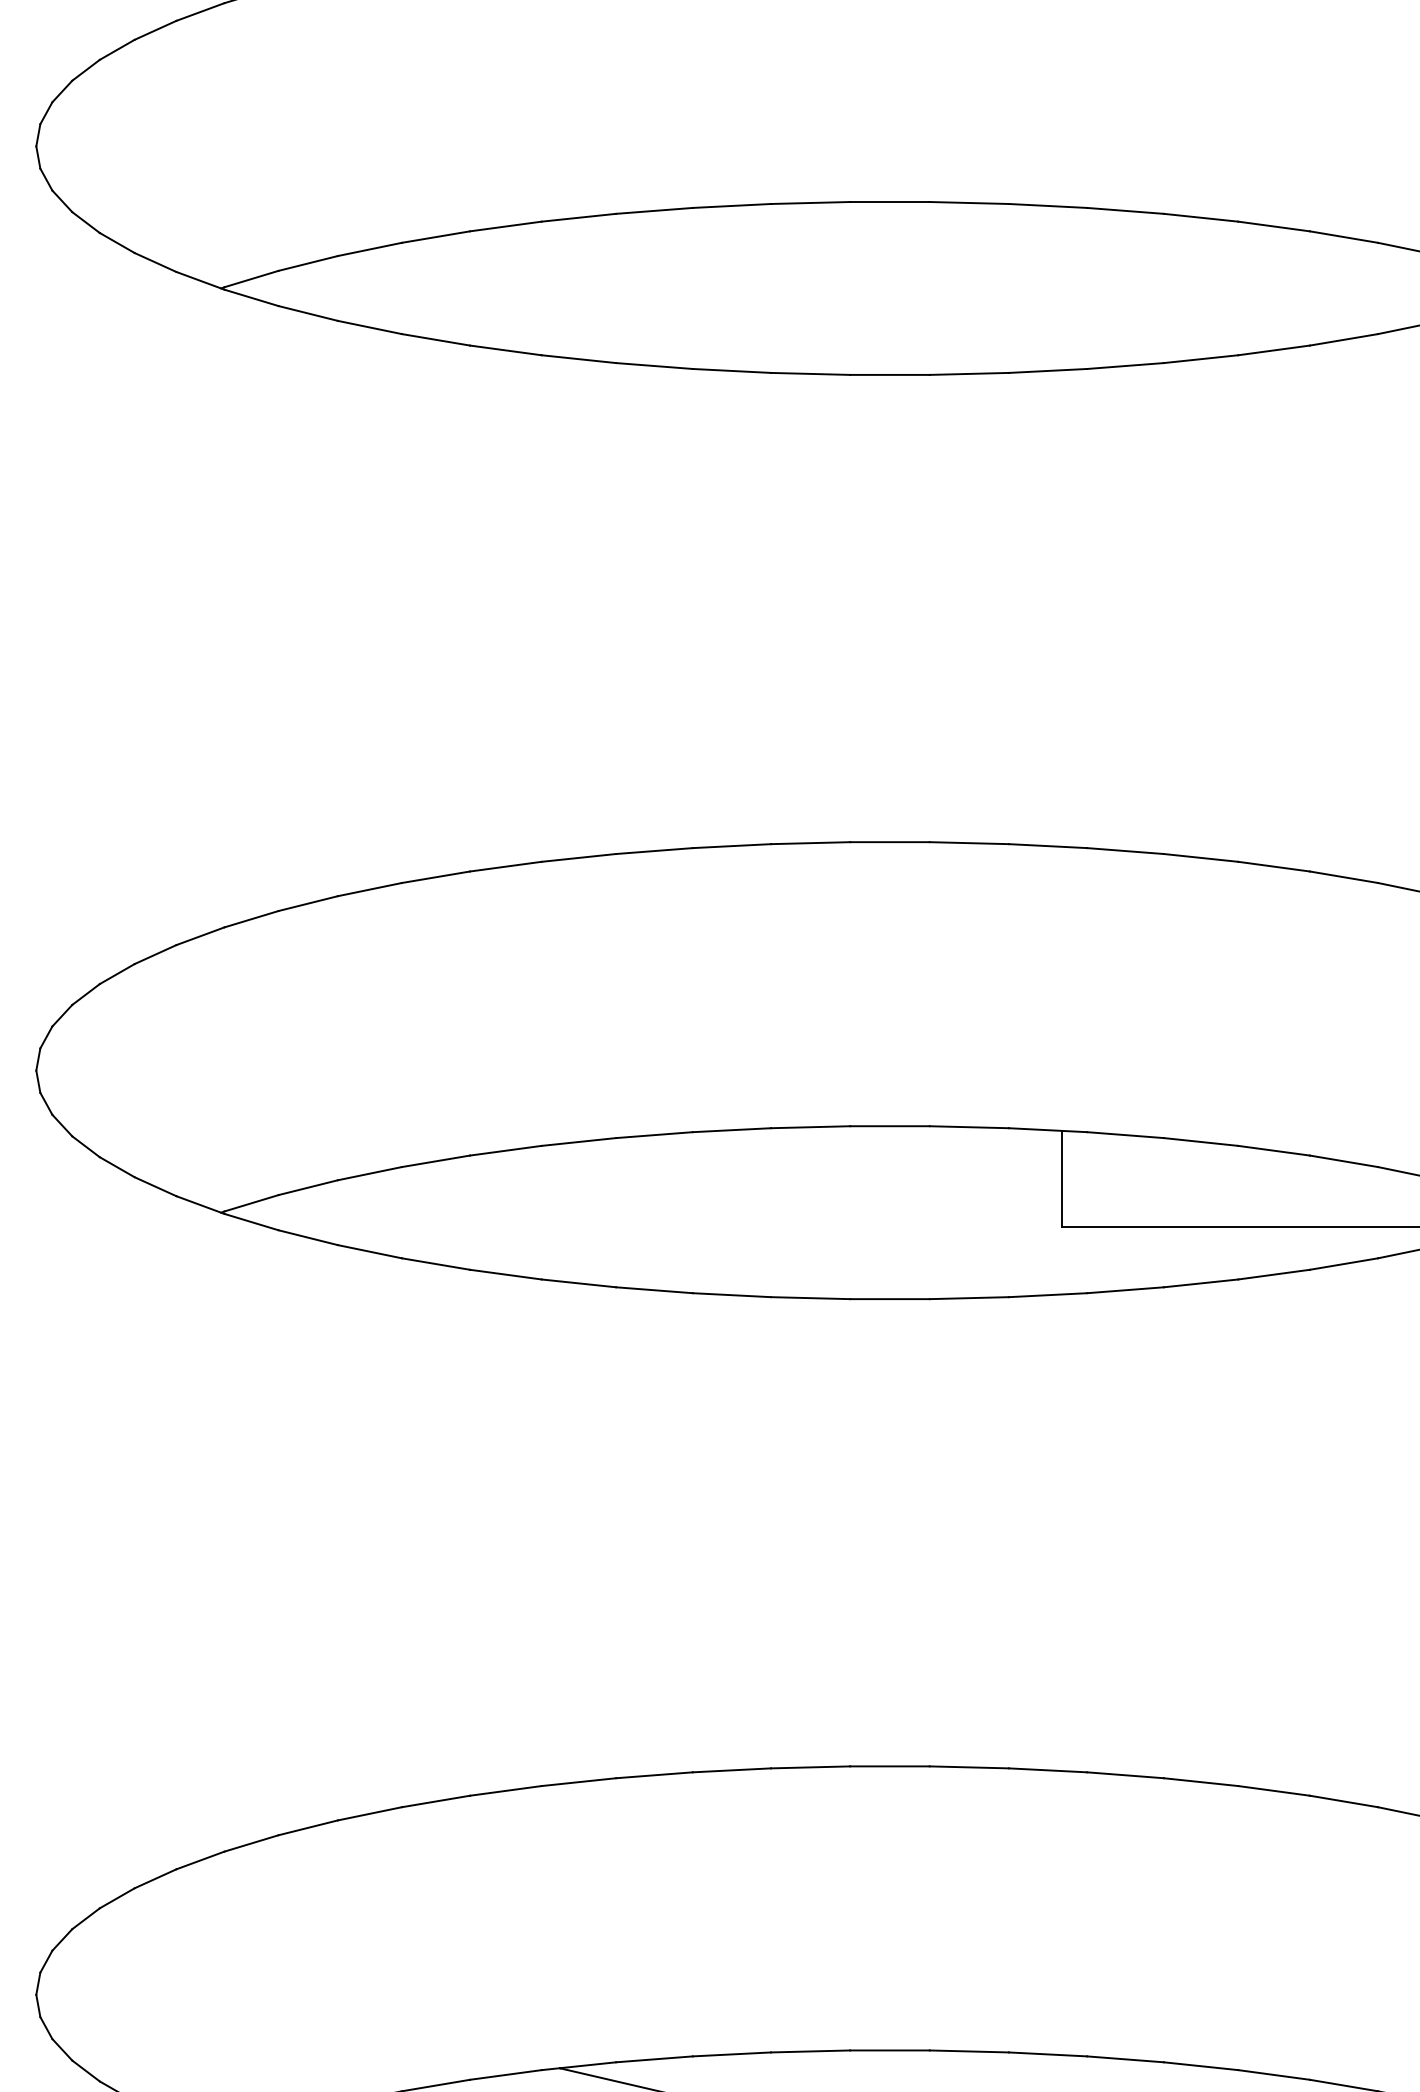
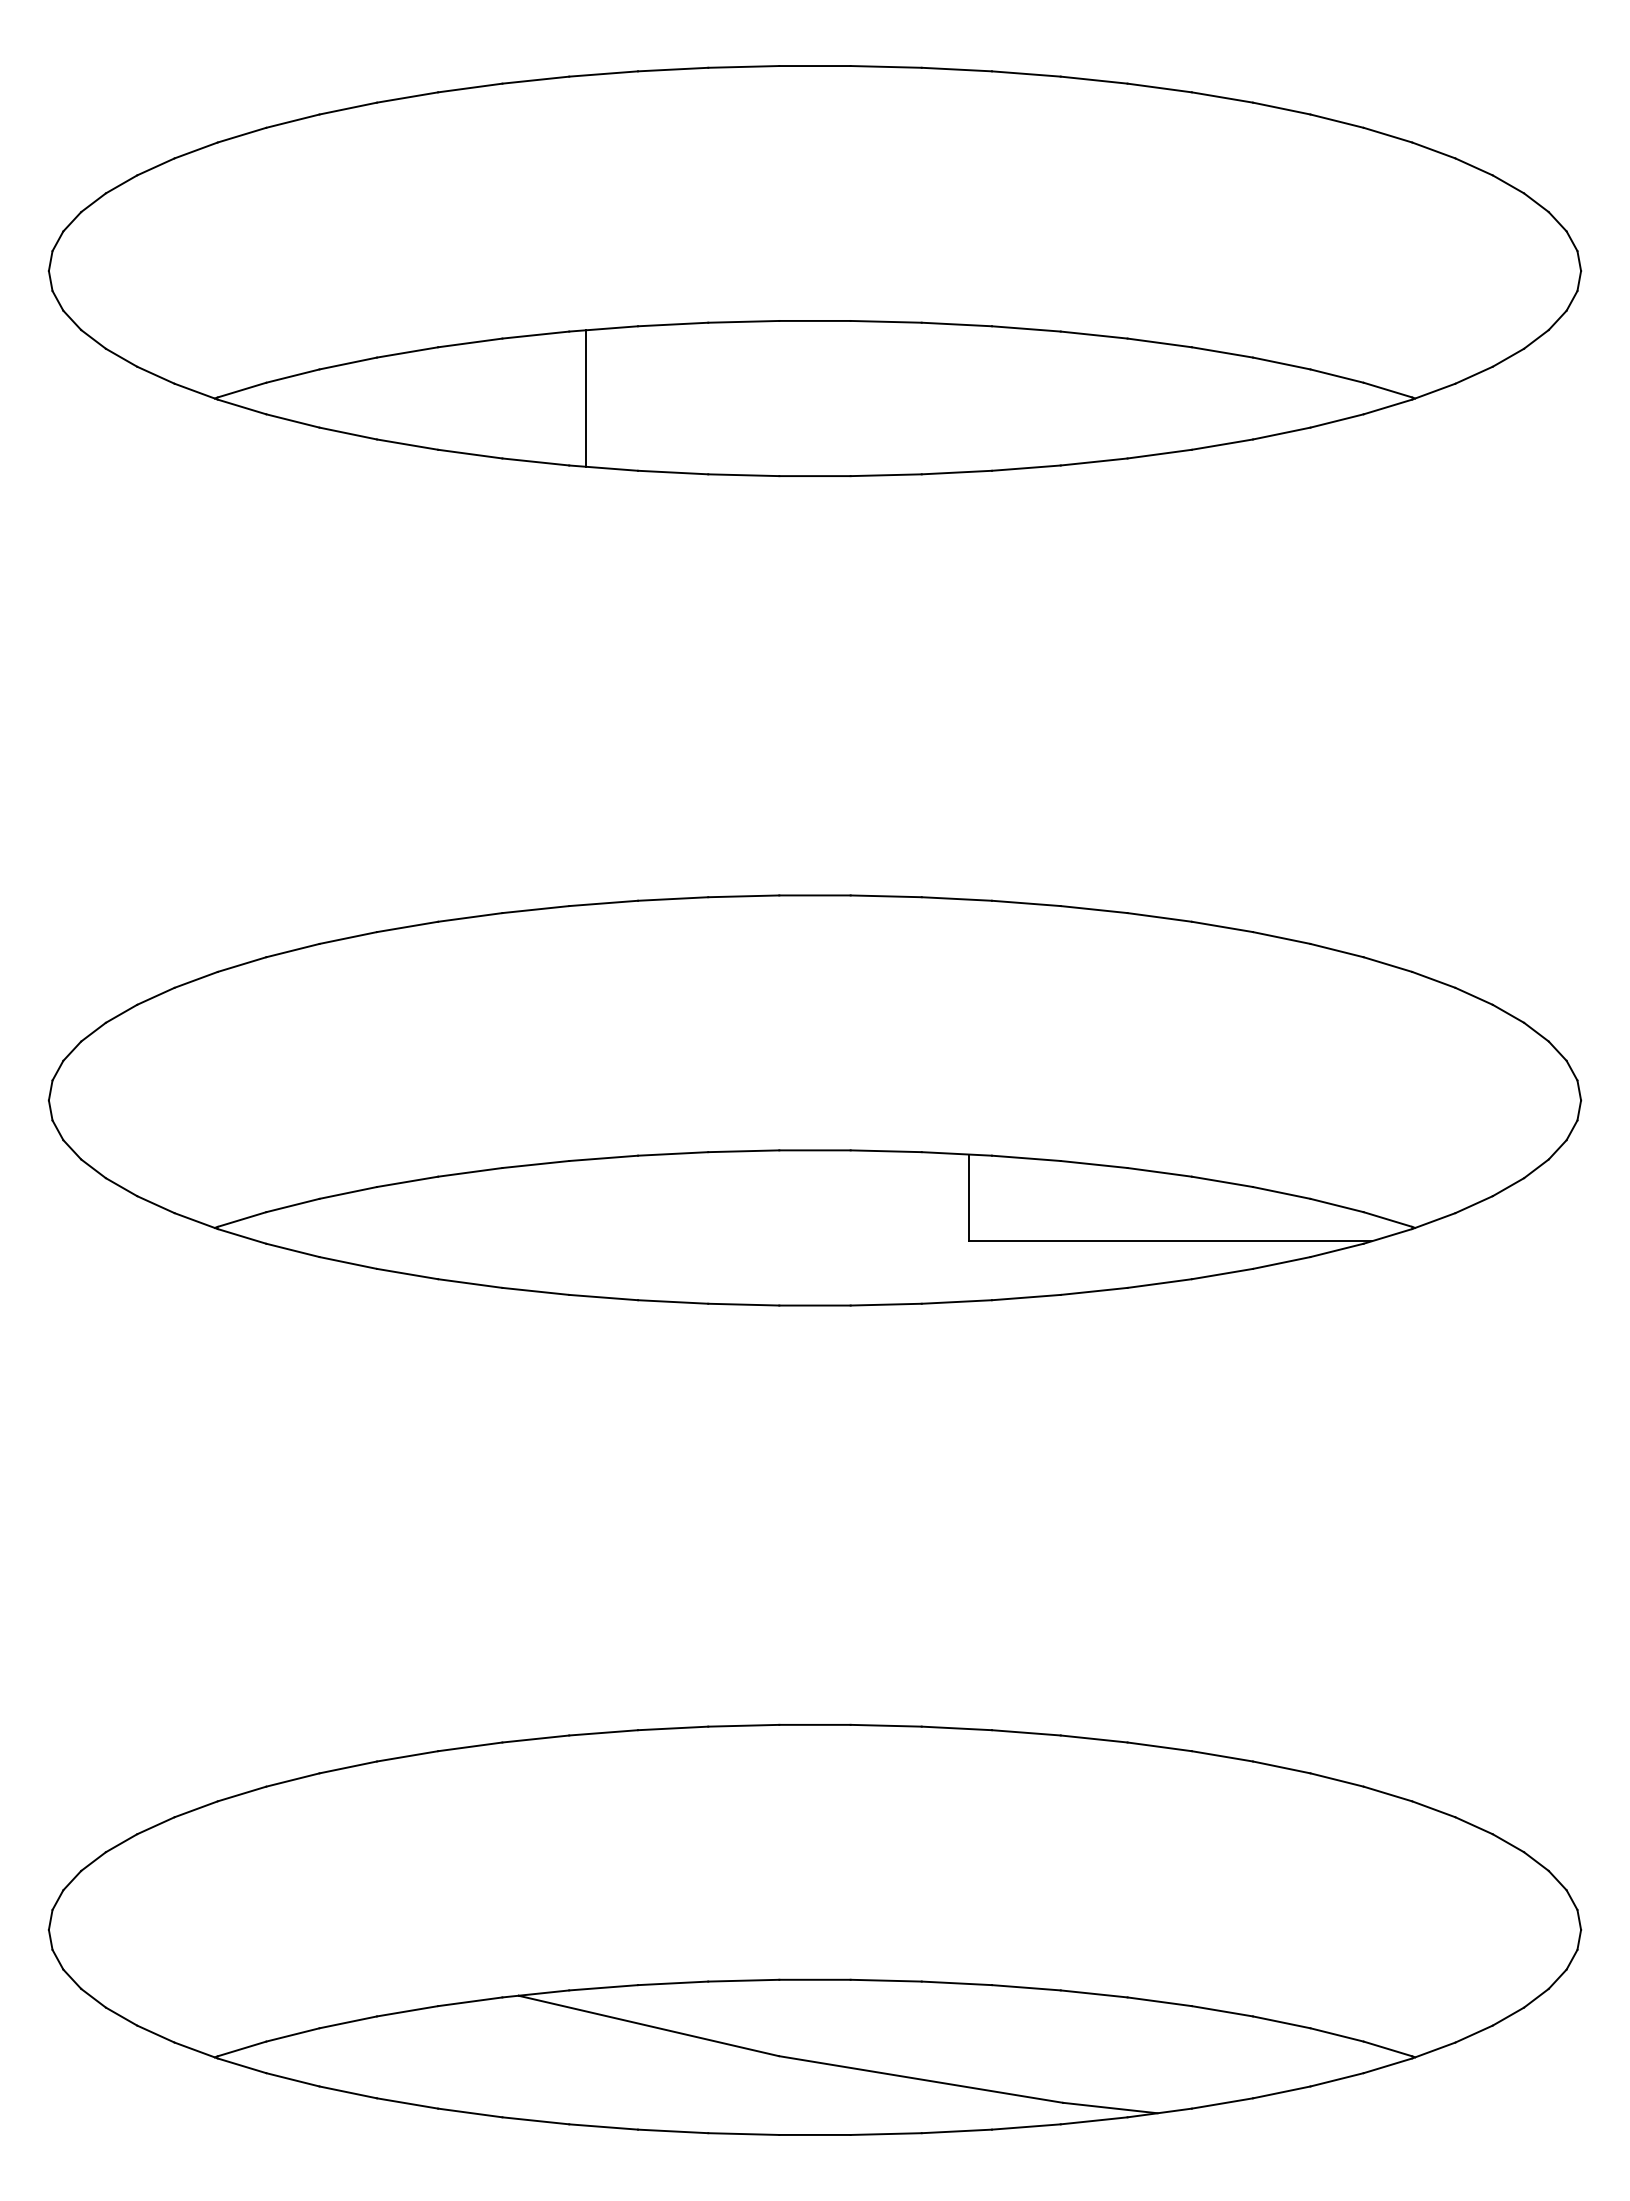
line: (635, 288) -> (586, 398), added

